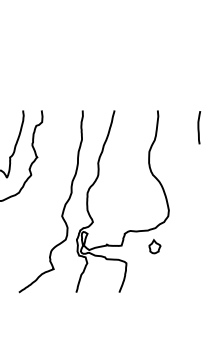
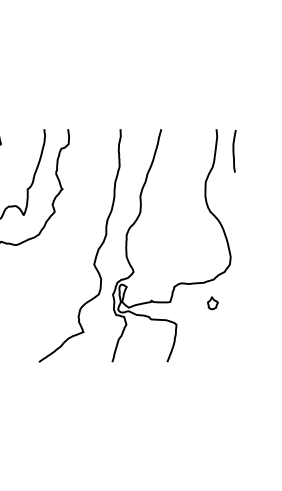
curve: (199, 127) -> (234, 151), moved
part: (154, 245) -> (212, 302), size x0.7

